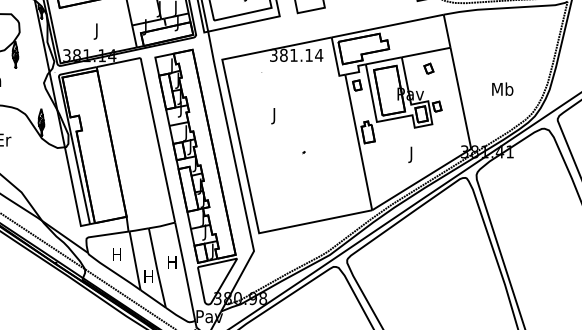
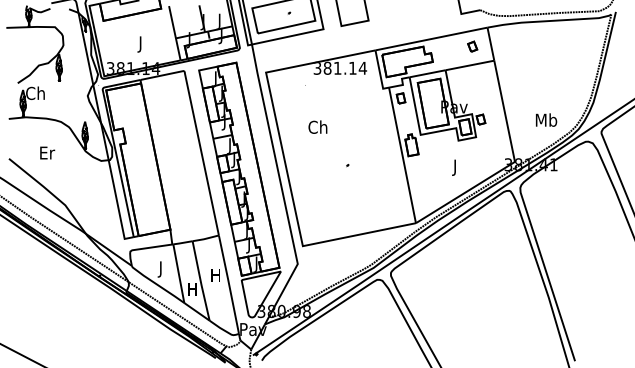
part: (428, 68) -> (472, 46), moved
text: (502, 88) -> (546, 119), moved
text: (273, 115) -> (317, 128), J -> Ch
text: (116, 256) -> (160, 269), H -> J

